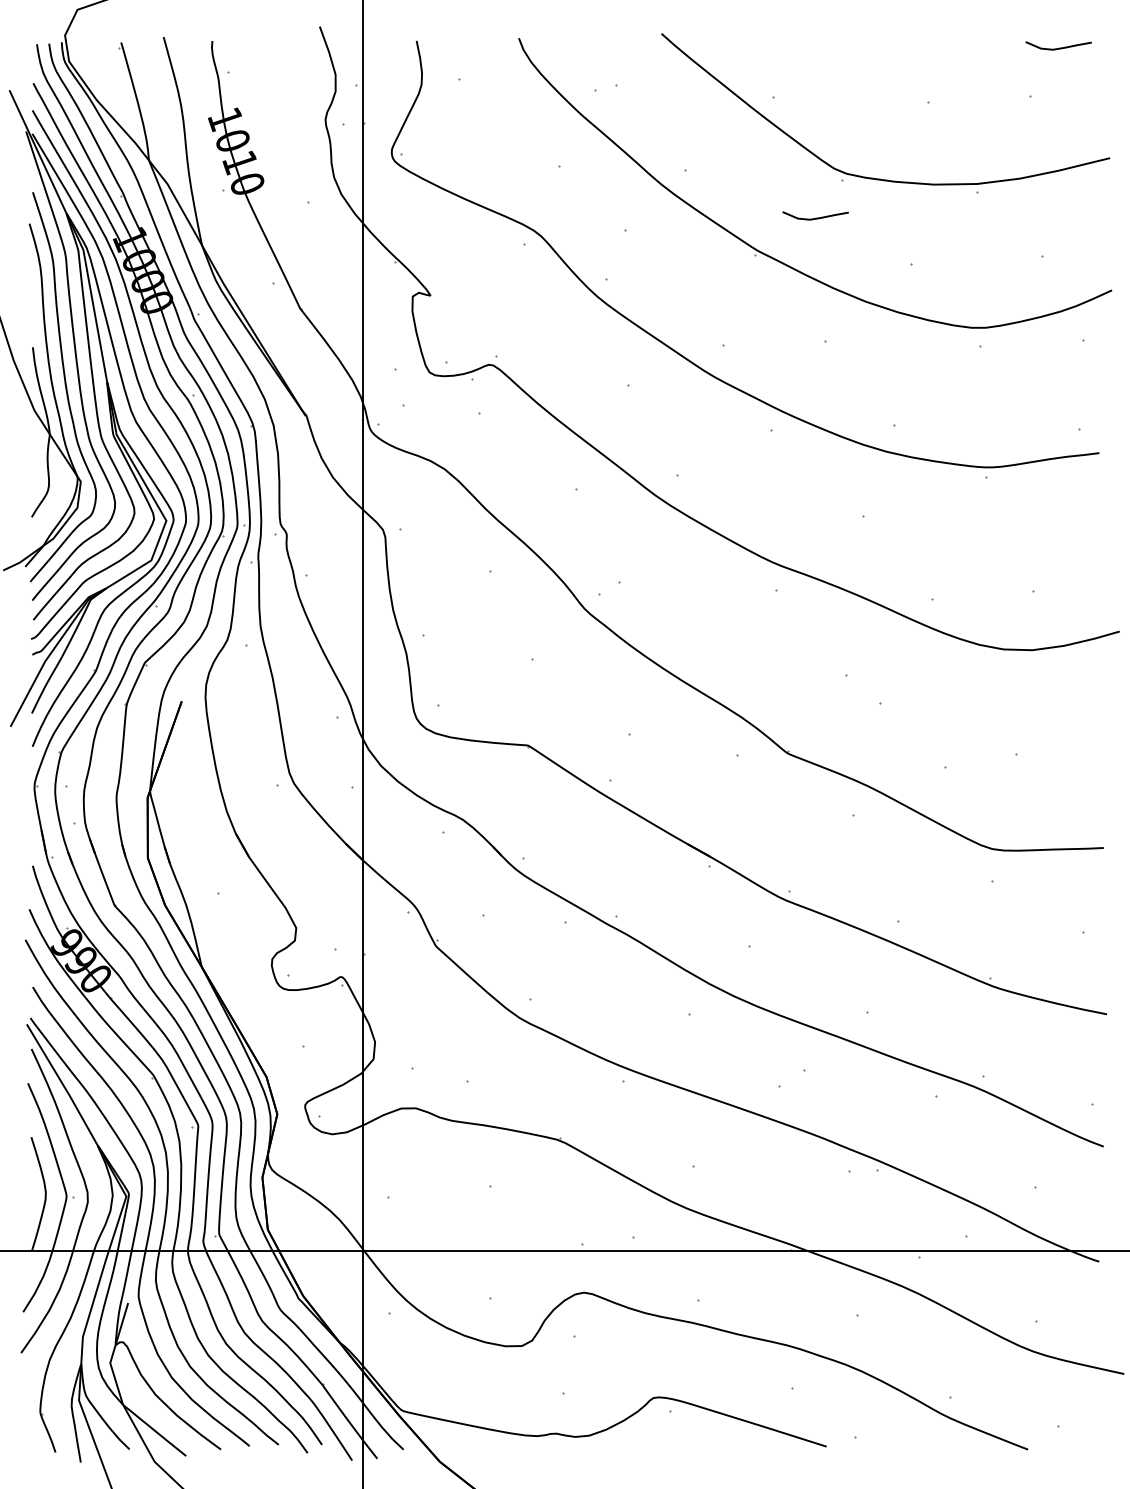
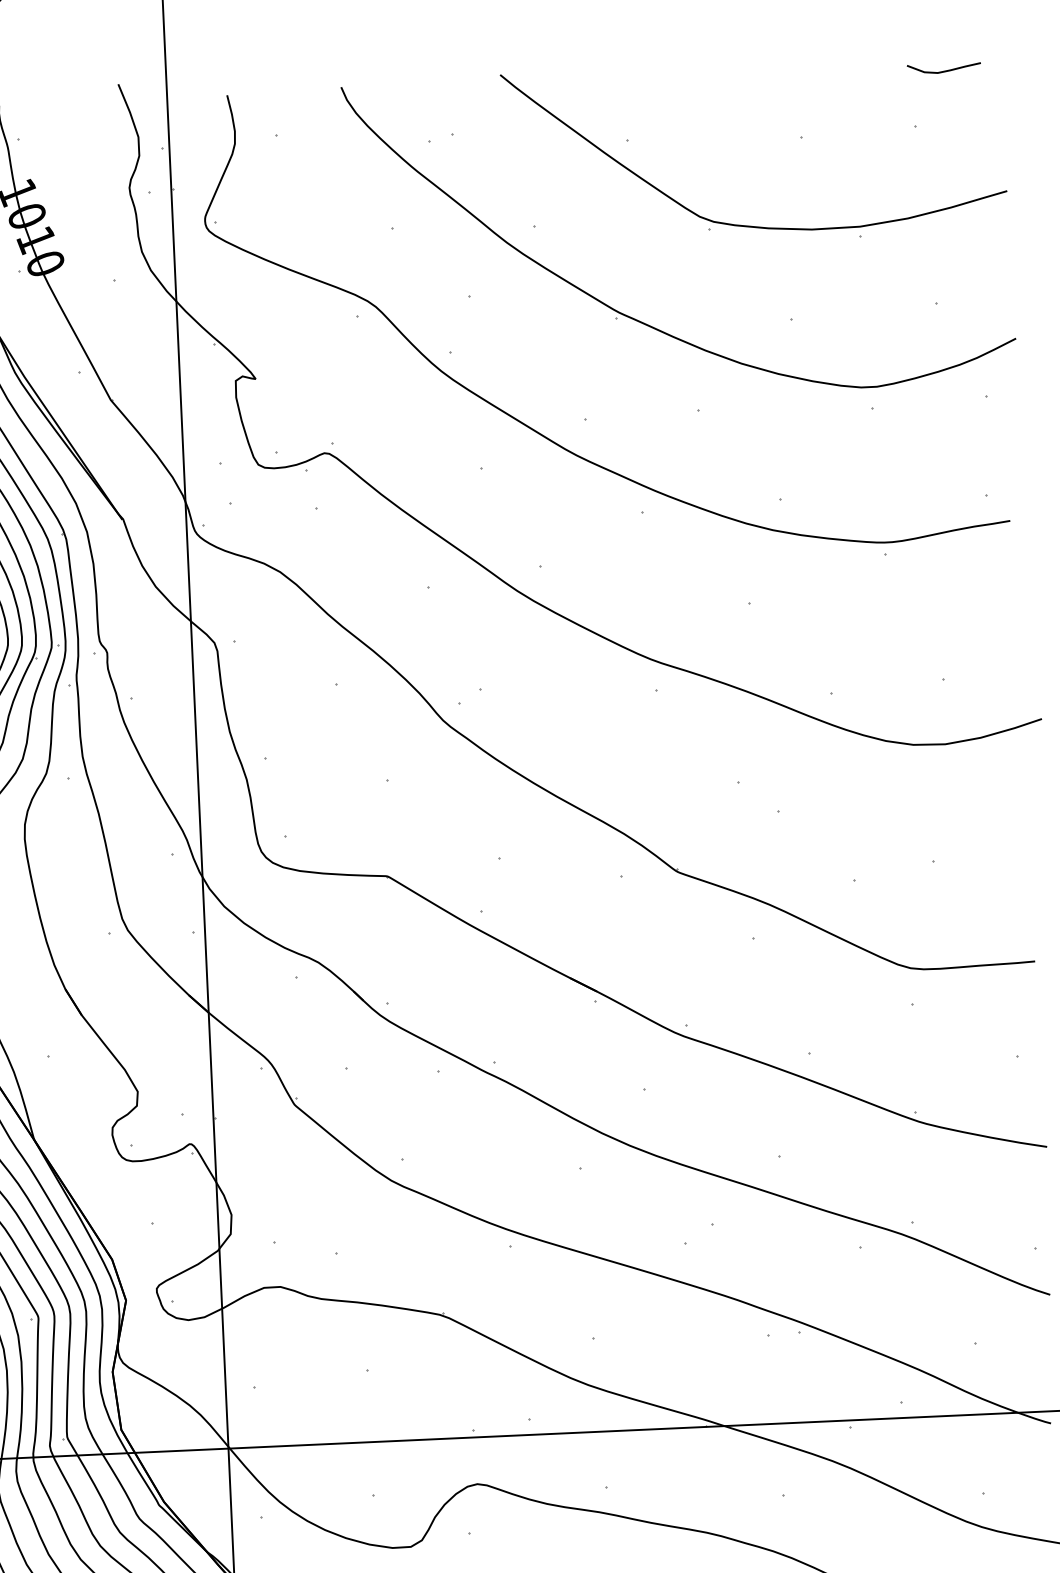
curve: (815, 217) -> (681, 272), removed

